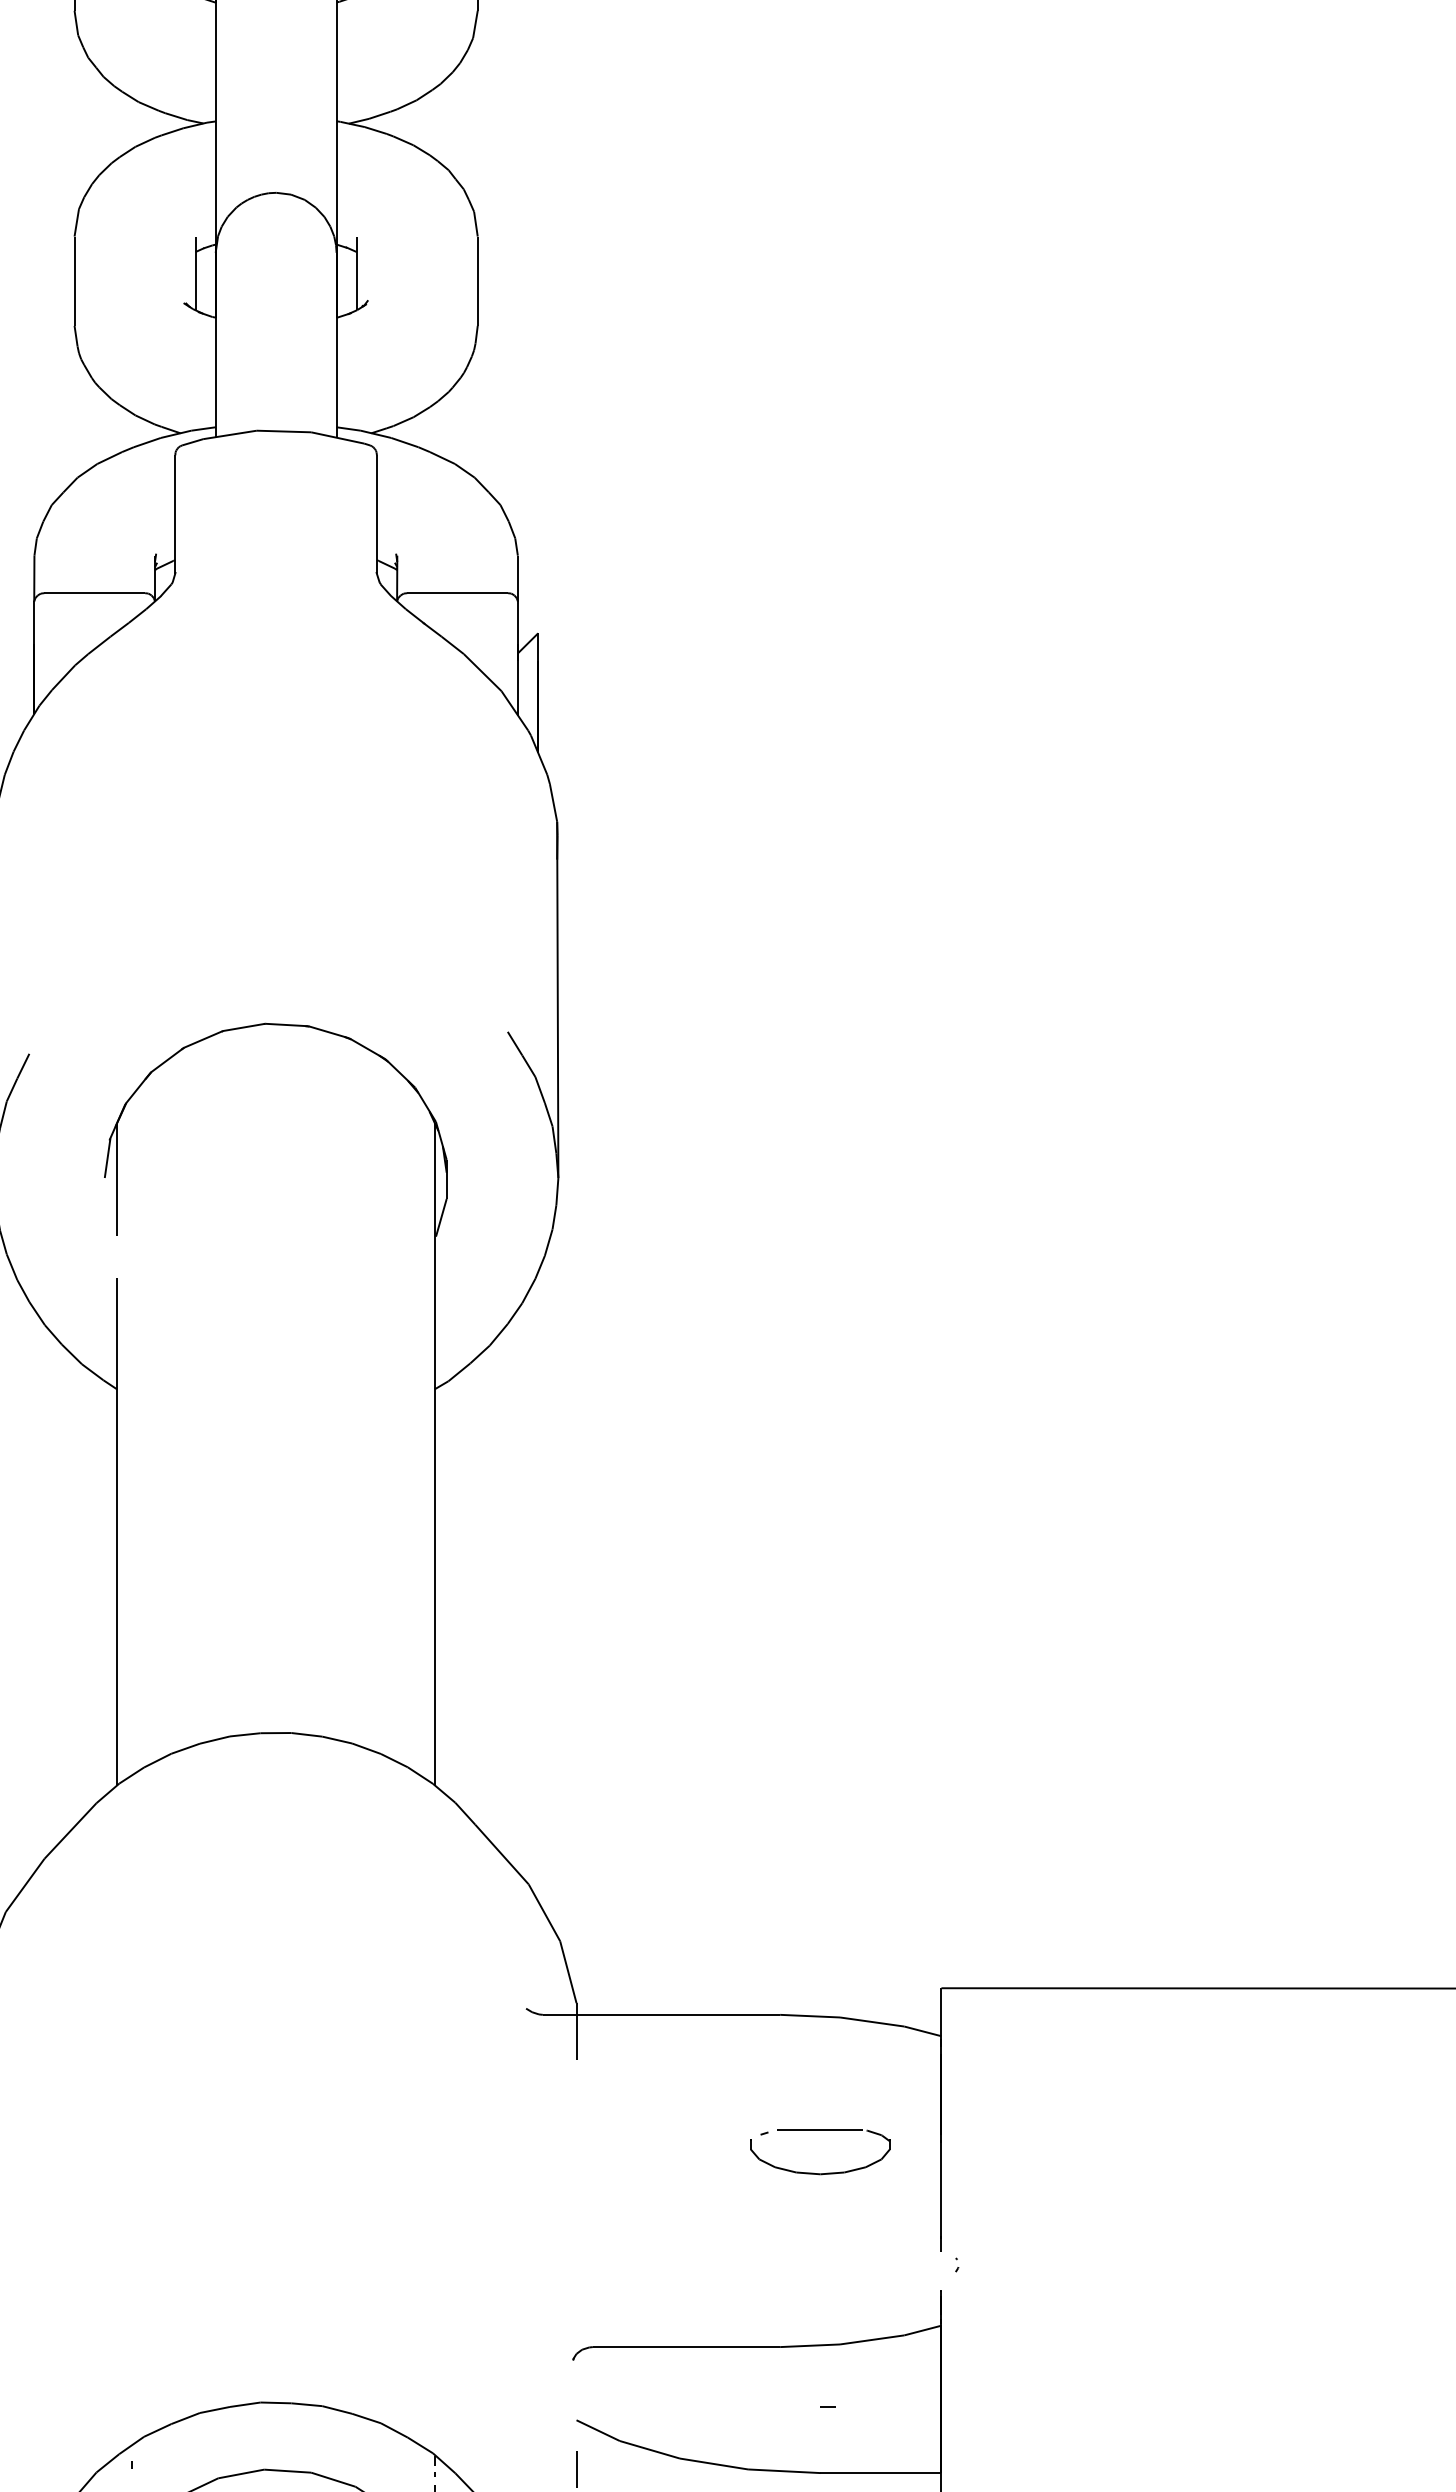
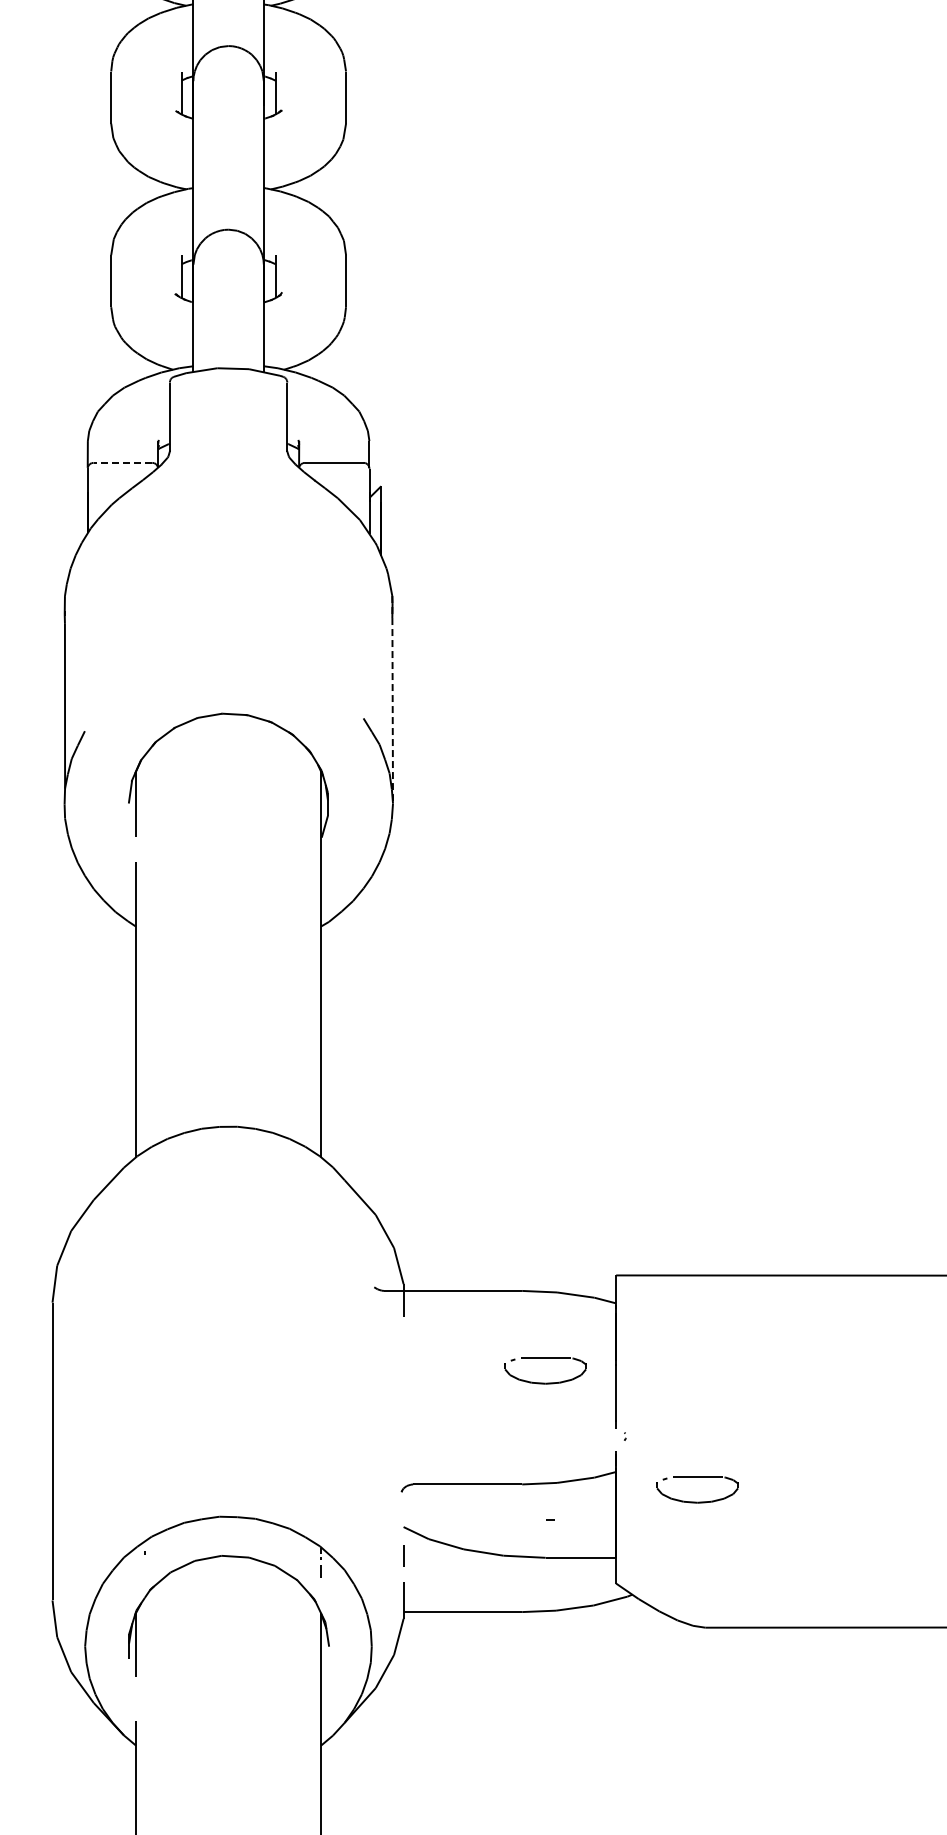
line: (93, 592) -> (122, 462), solid -> dashed
line: (557, 999) -> (392, 699), solid -> dashed
part: (1081, 2335) -> (697, 1477), added

